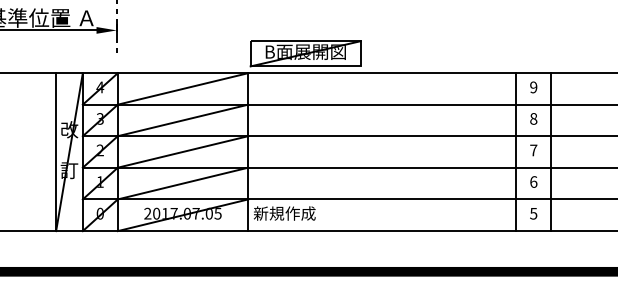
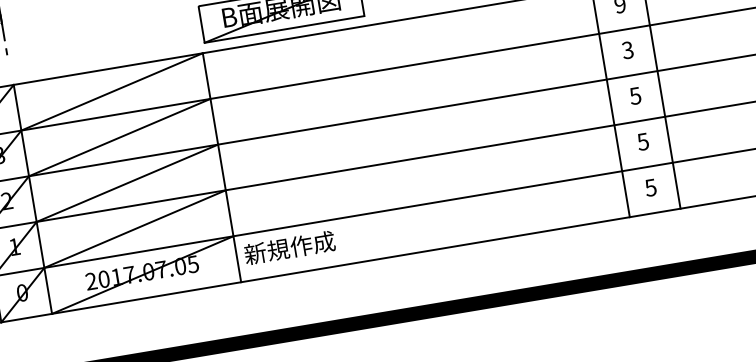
text: (533, 118) -> (627, 49), 8 -> 3
text: (533, 150) -> (635, 96), 7 -> 5
text: (533, 181) -> (642, 141), 6 -> 5

